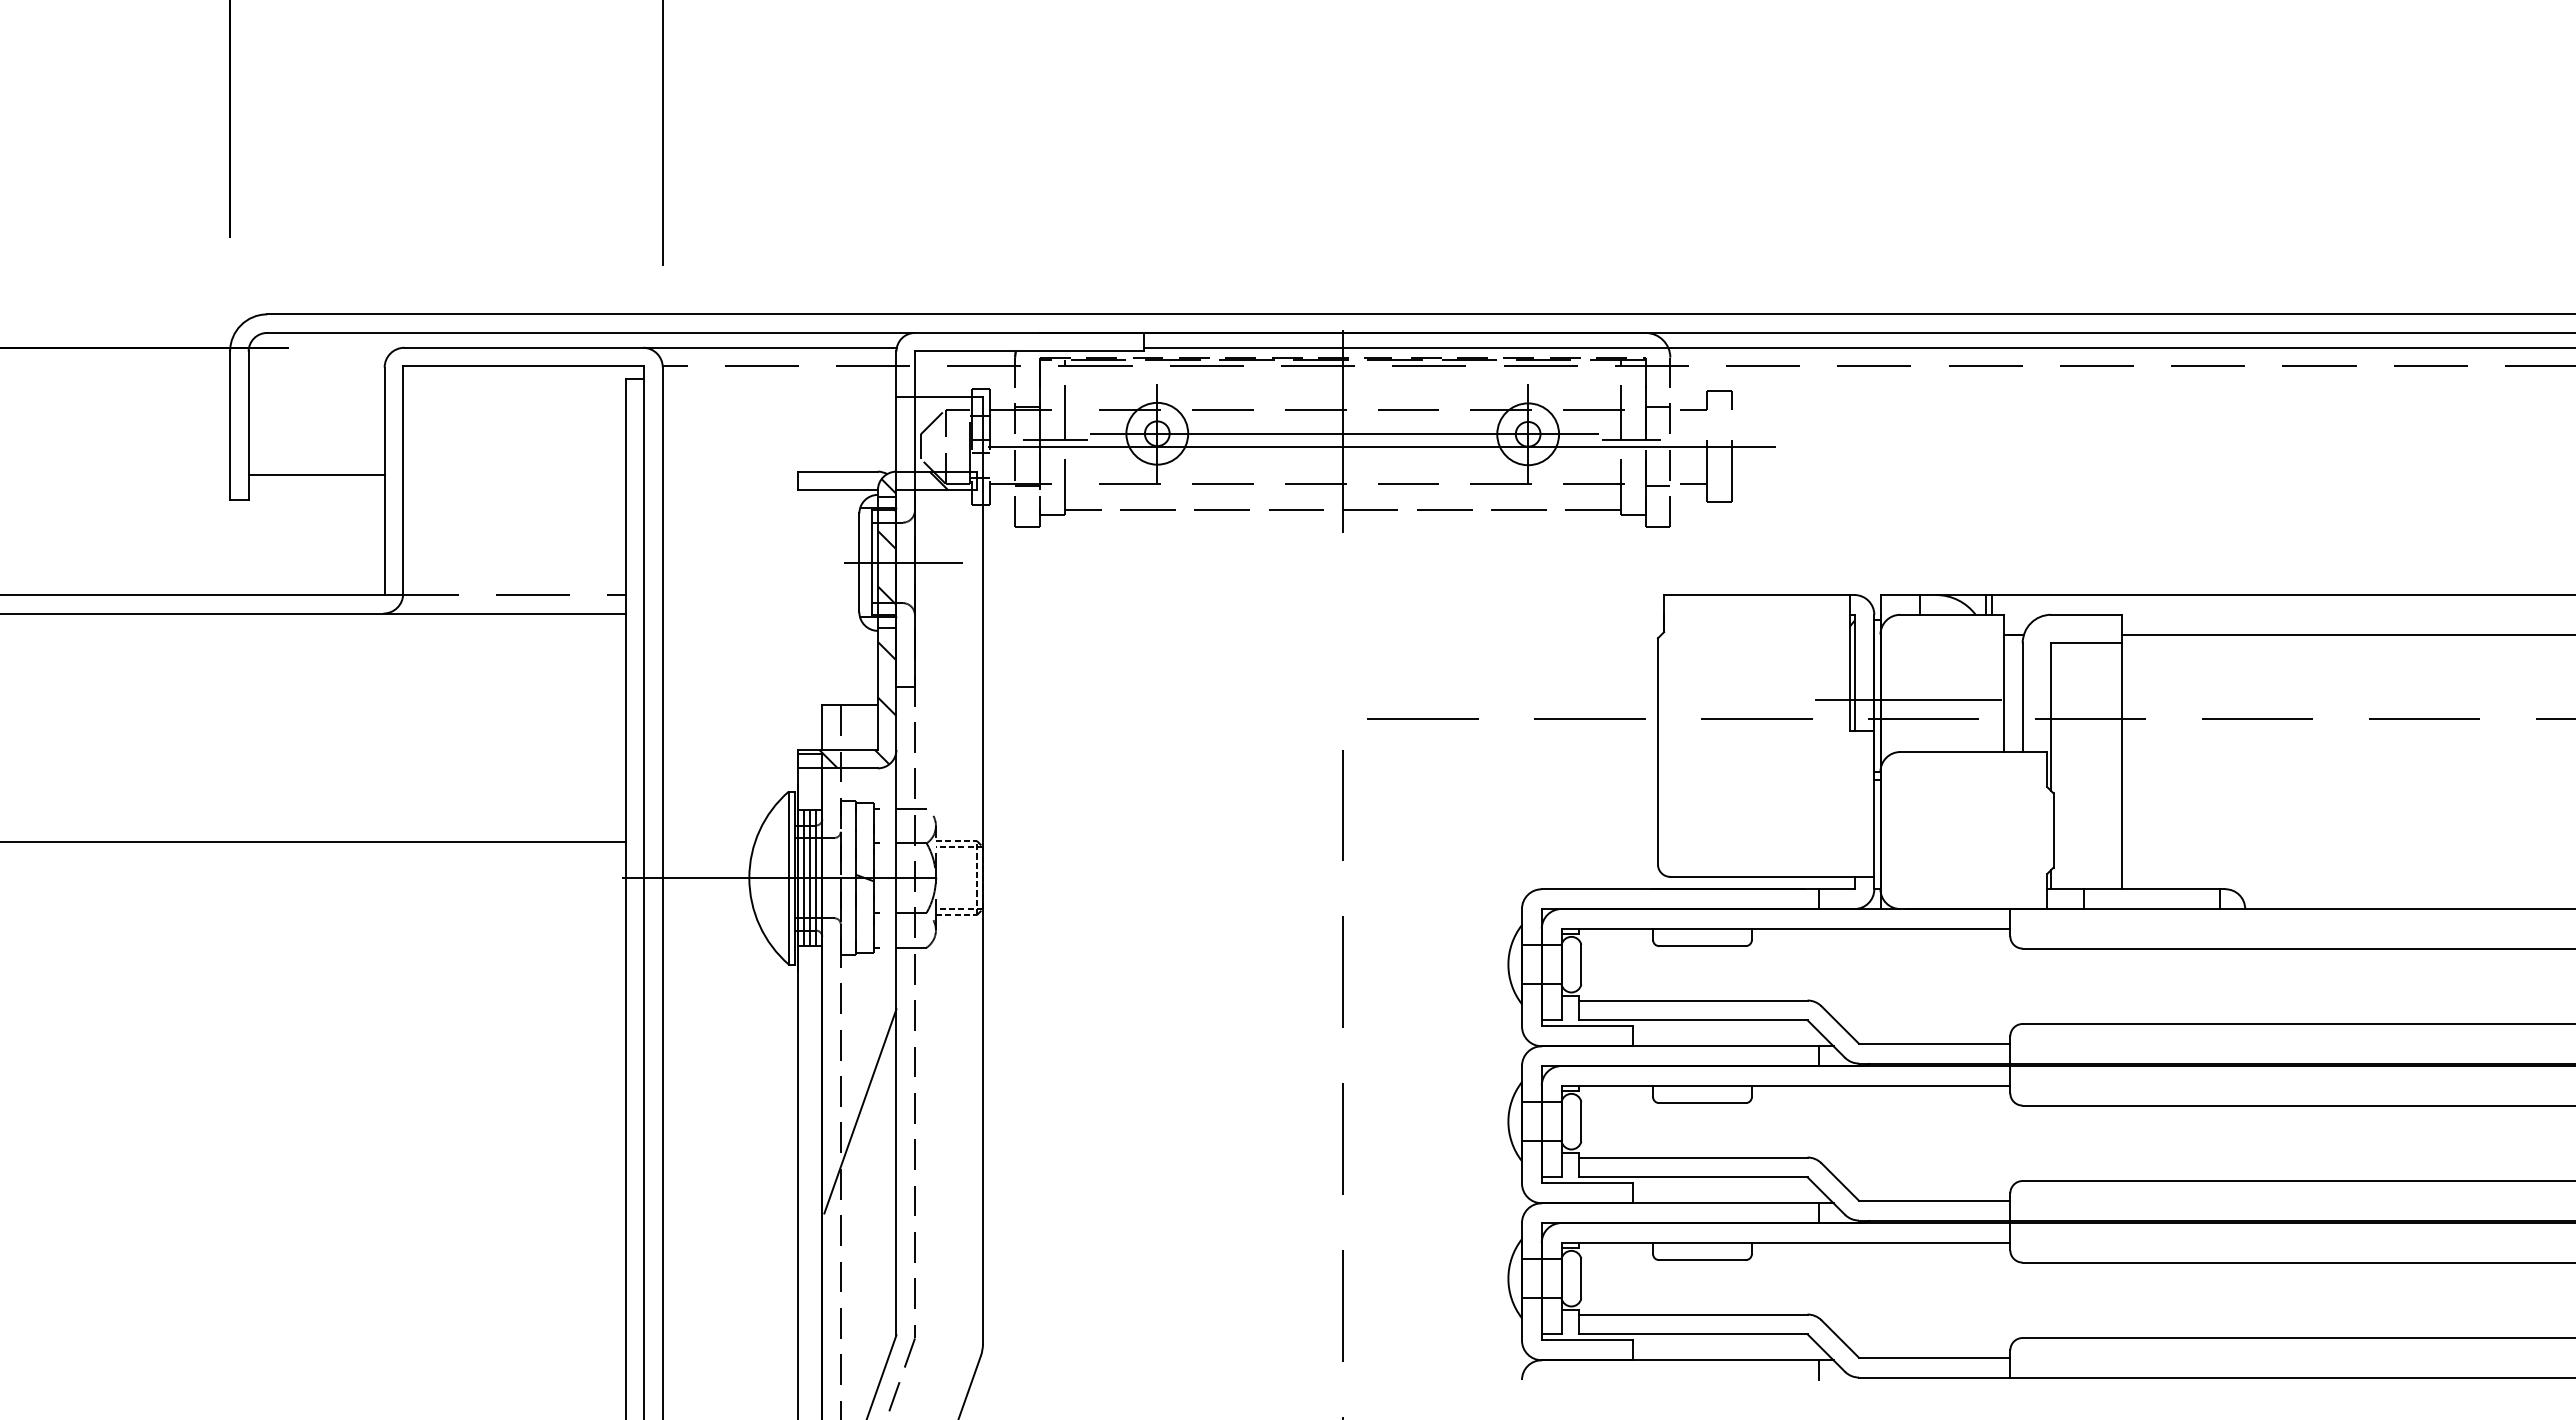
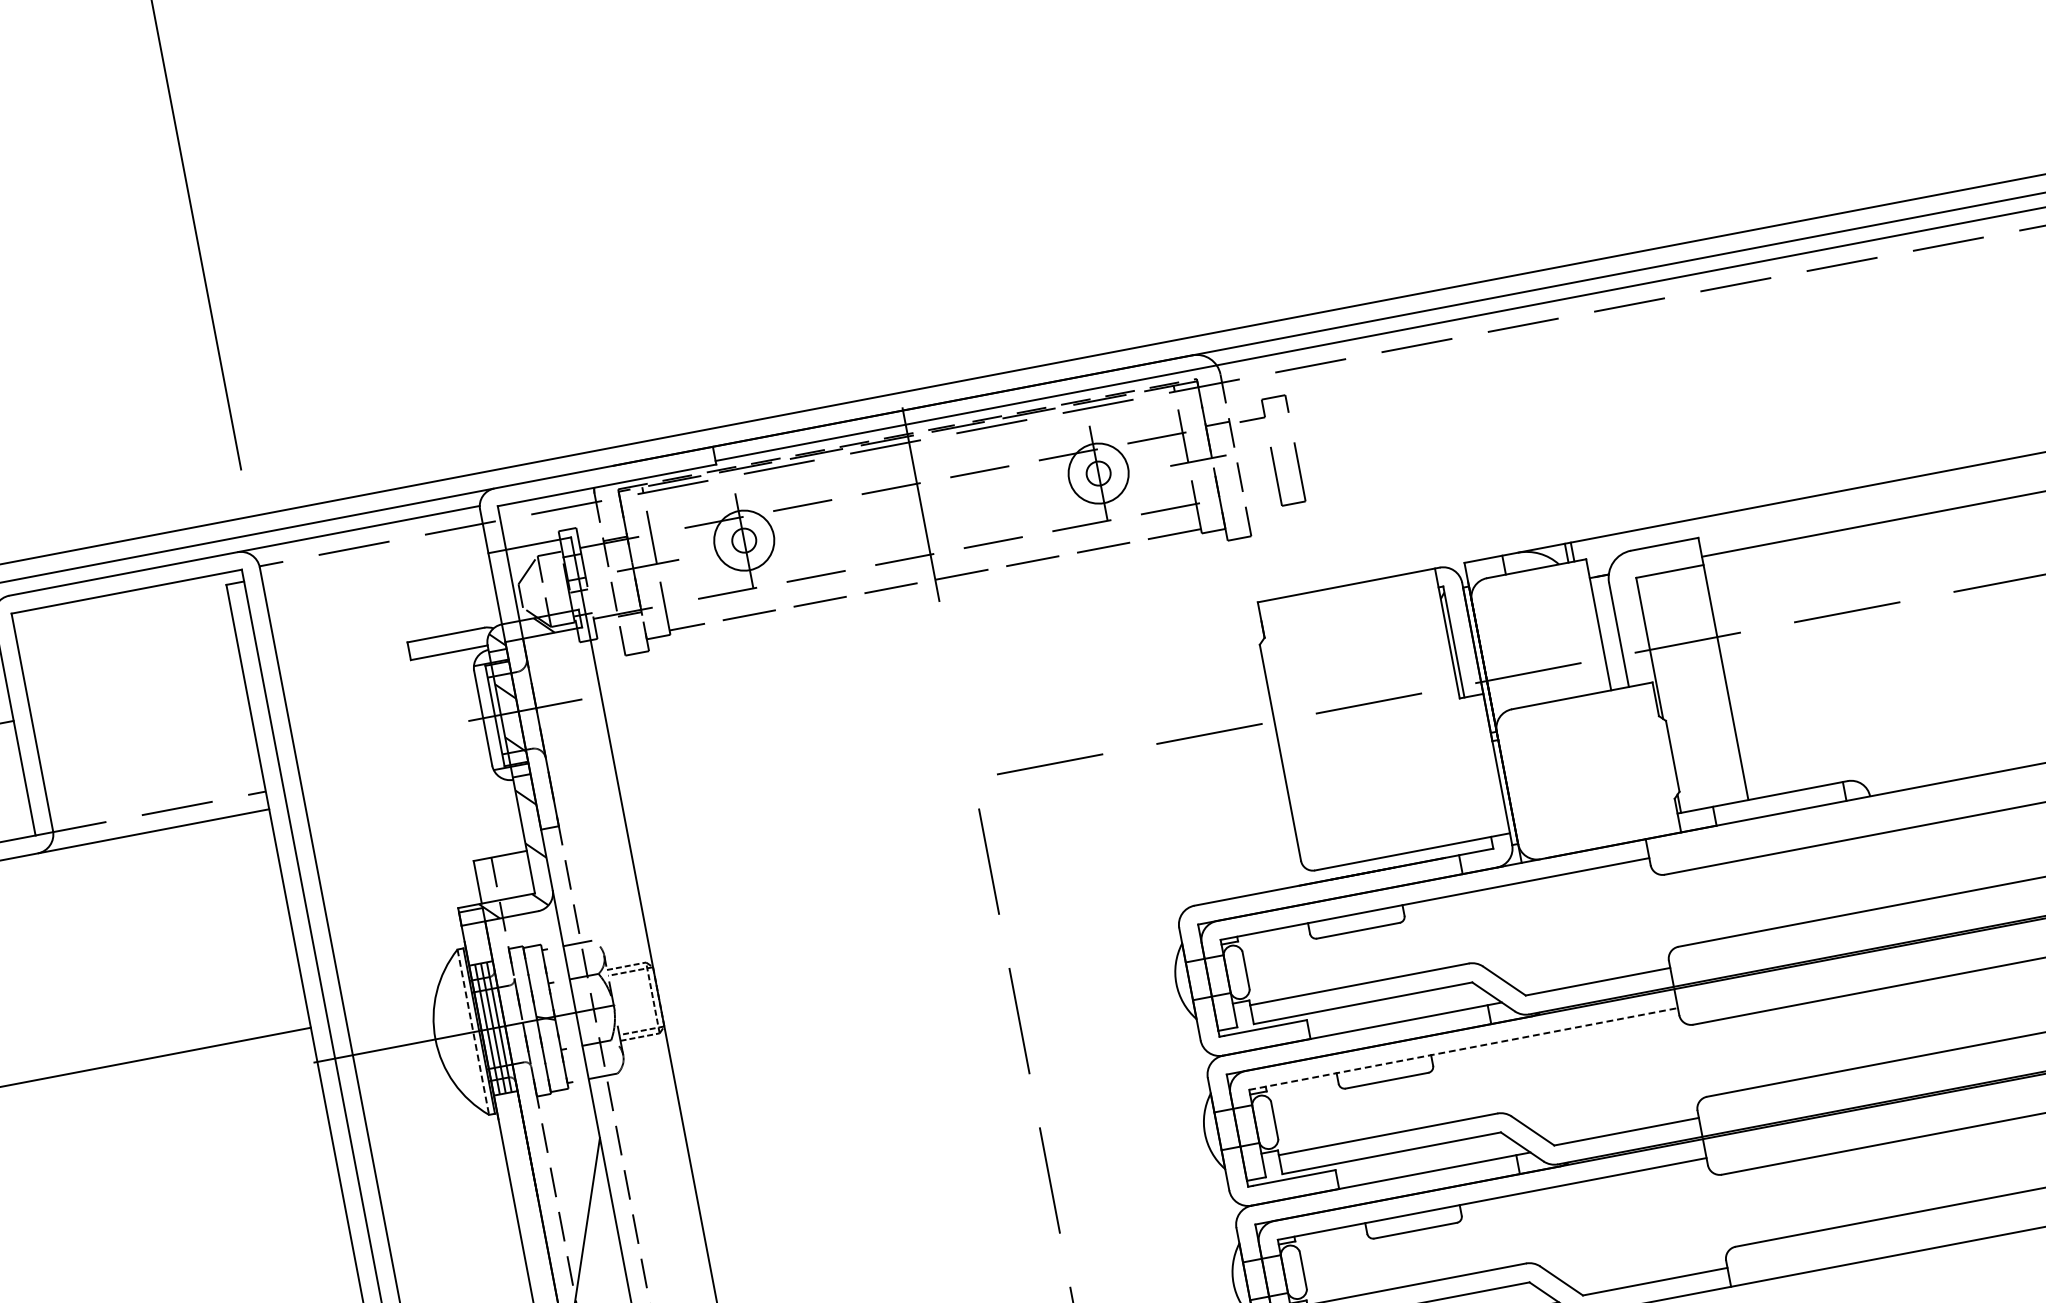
line: (1344, 434) -> (923, 507), removed
line: (1381, 446) -> (960, 511), removed
line: (1693, 483) -> (1265, 490), removed
line: (1657, 486) -> (1231, 499), removed
line: (1908, 700) -> (1510, 658), removed
line: (788, 878) -> (473, 1032), solid -> dashed
line: (1786, 1085) -> (1464, 1048), solid -> dashed

